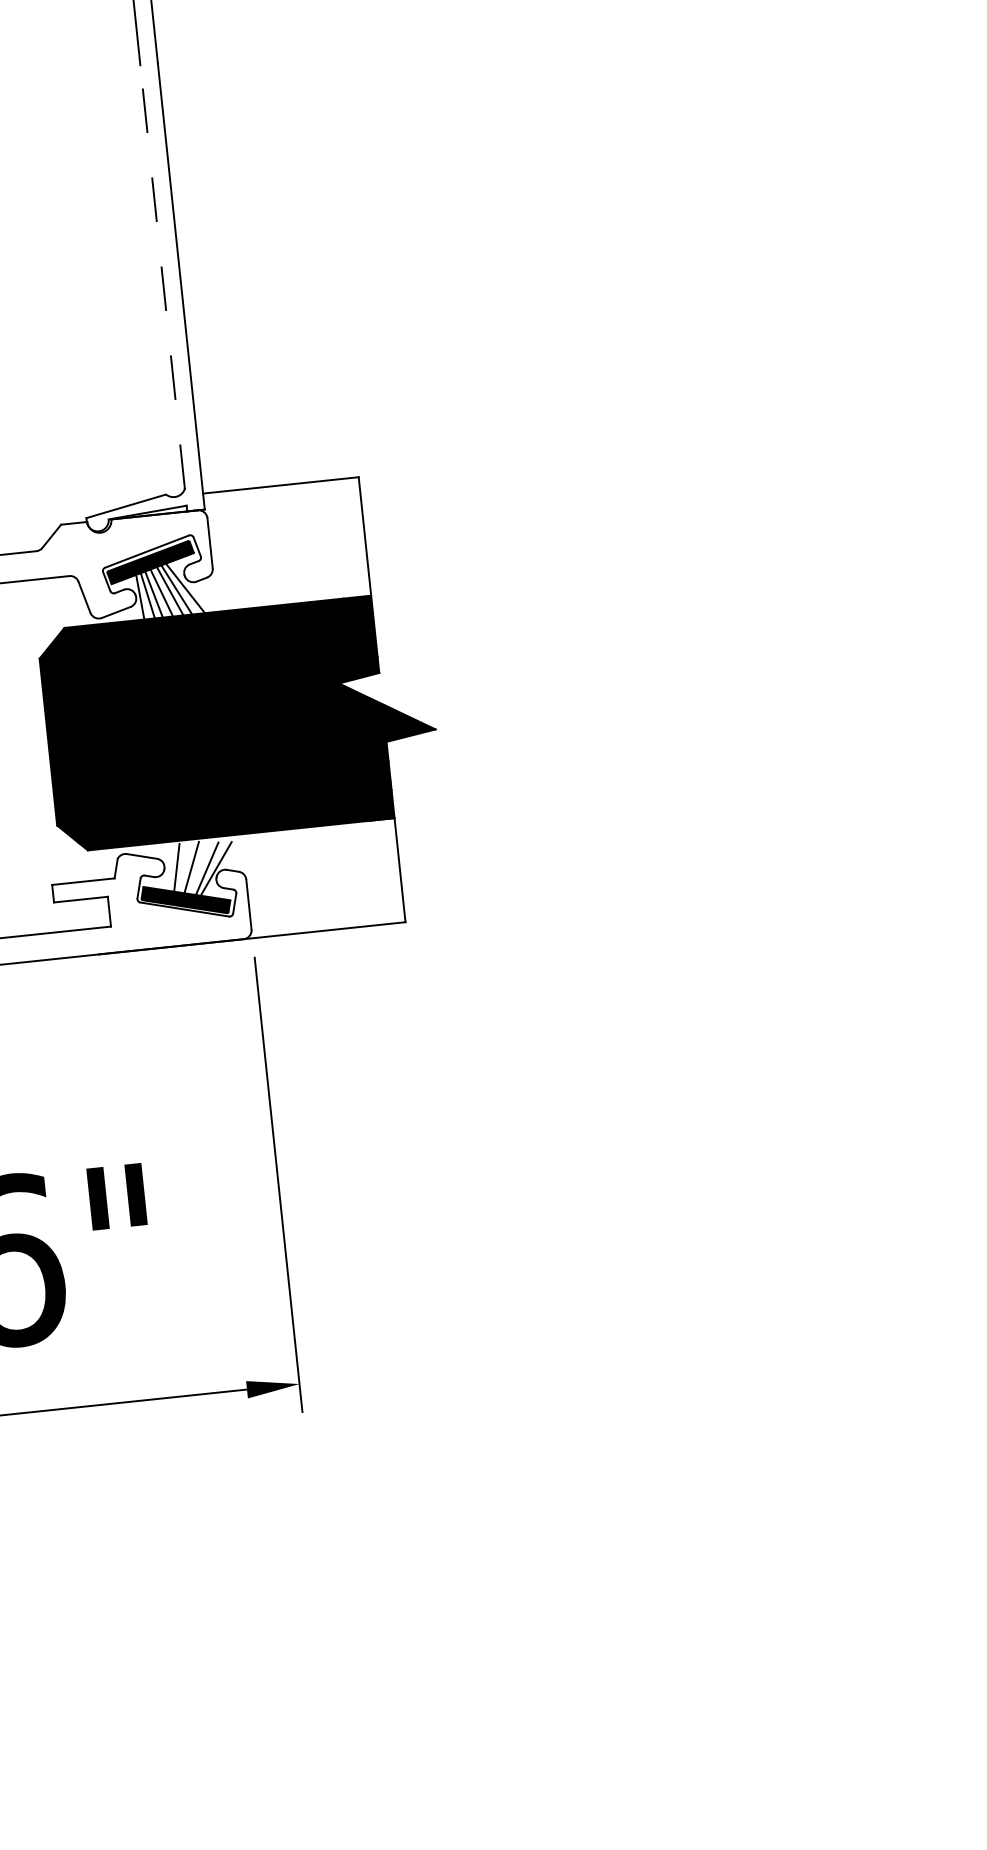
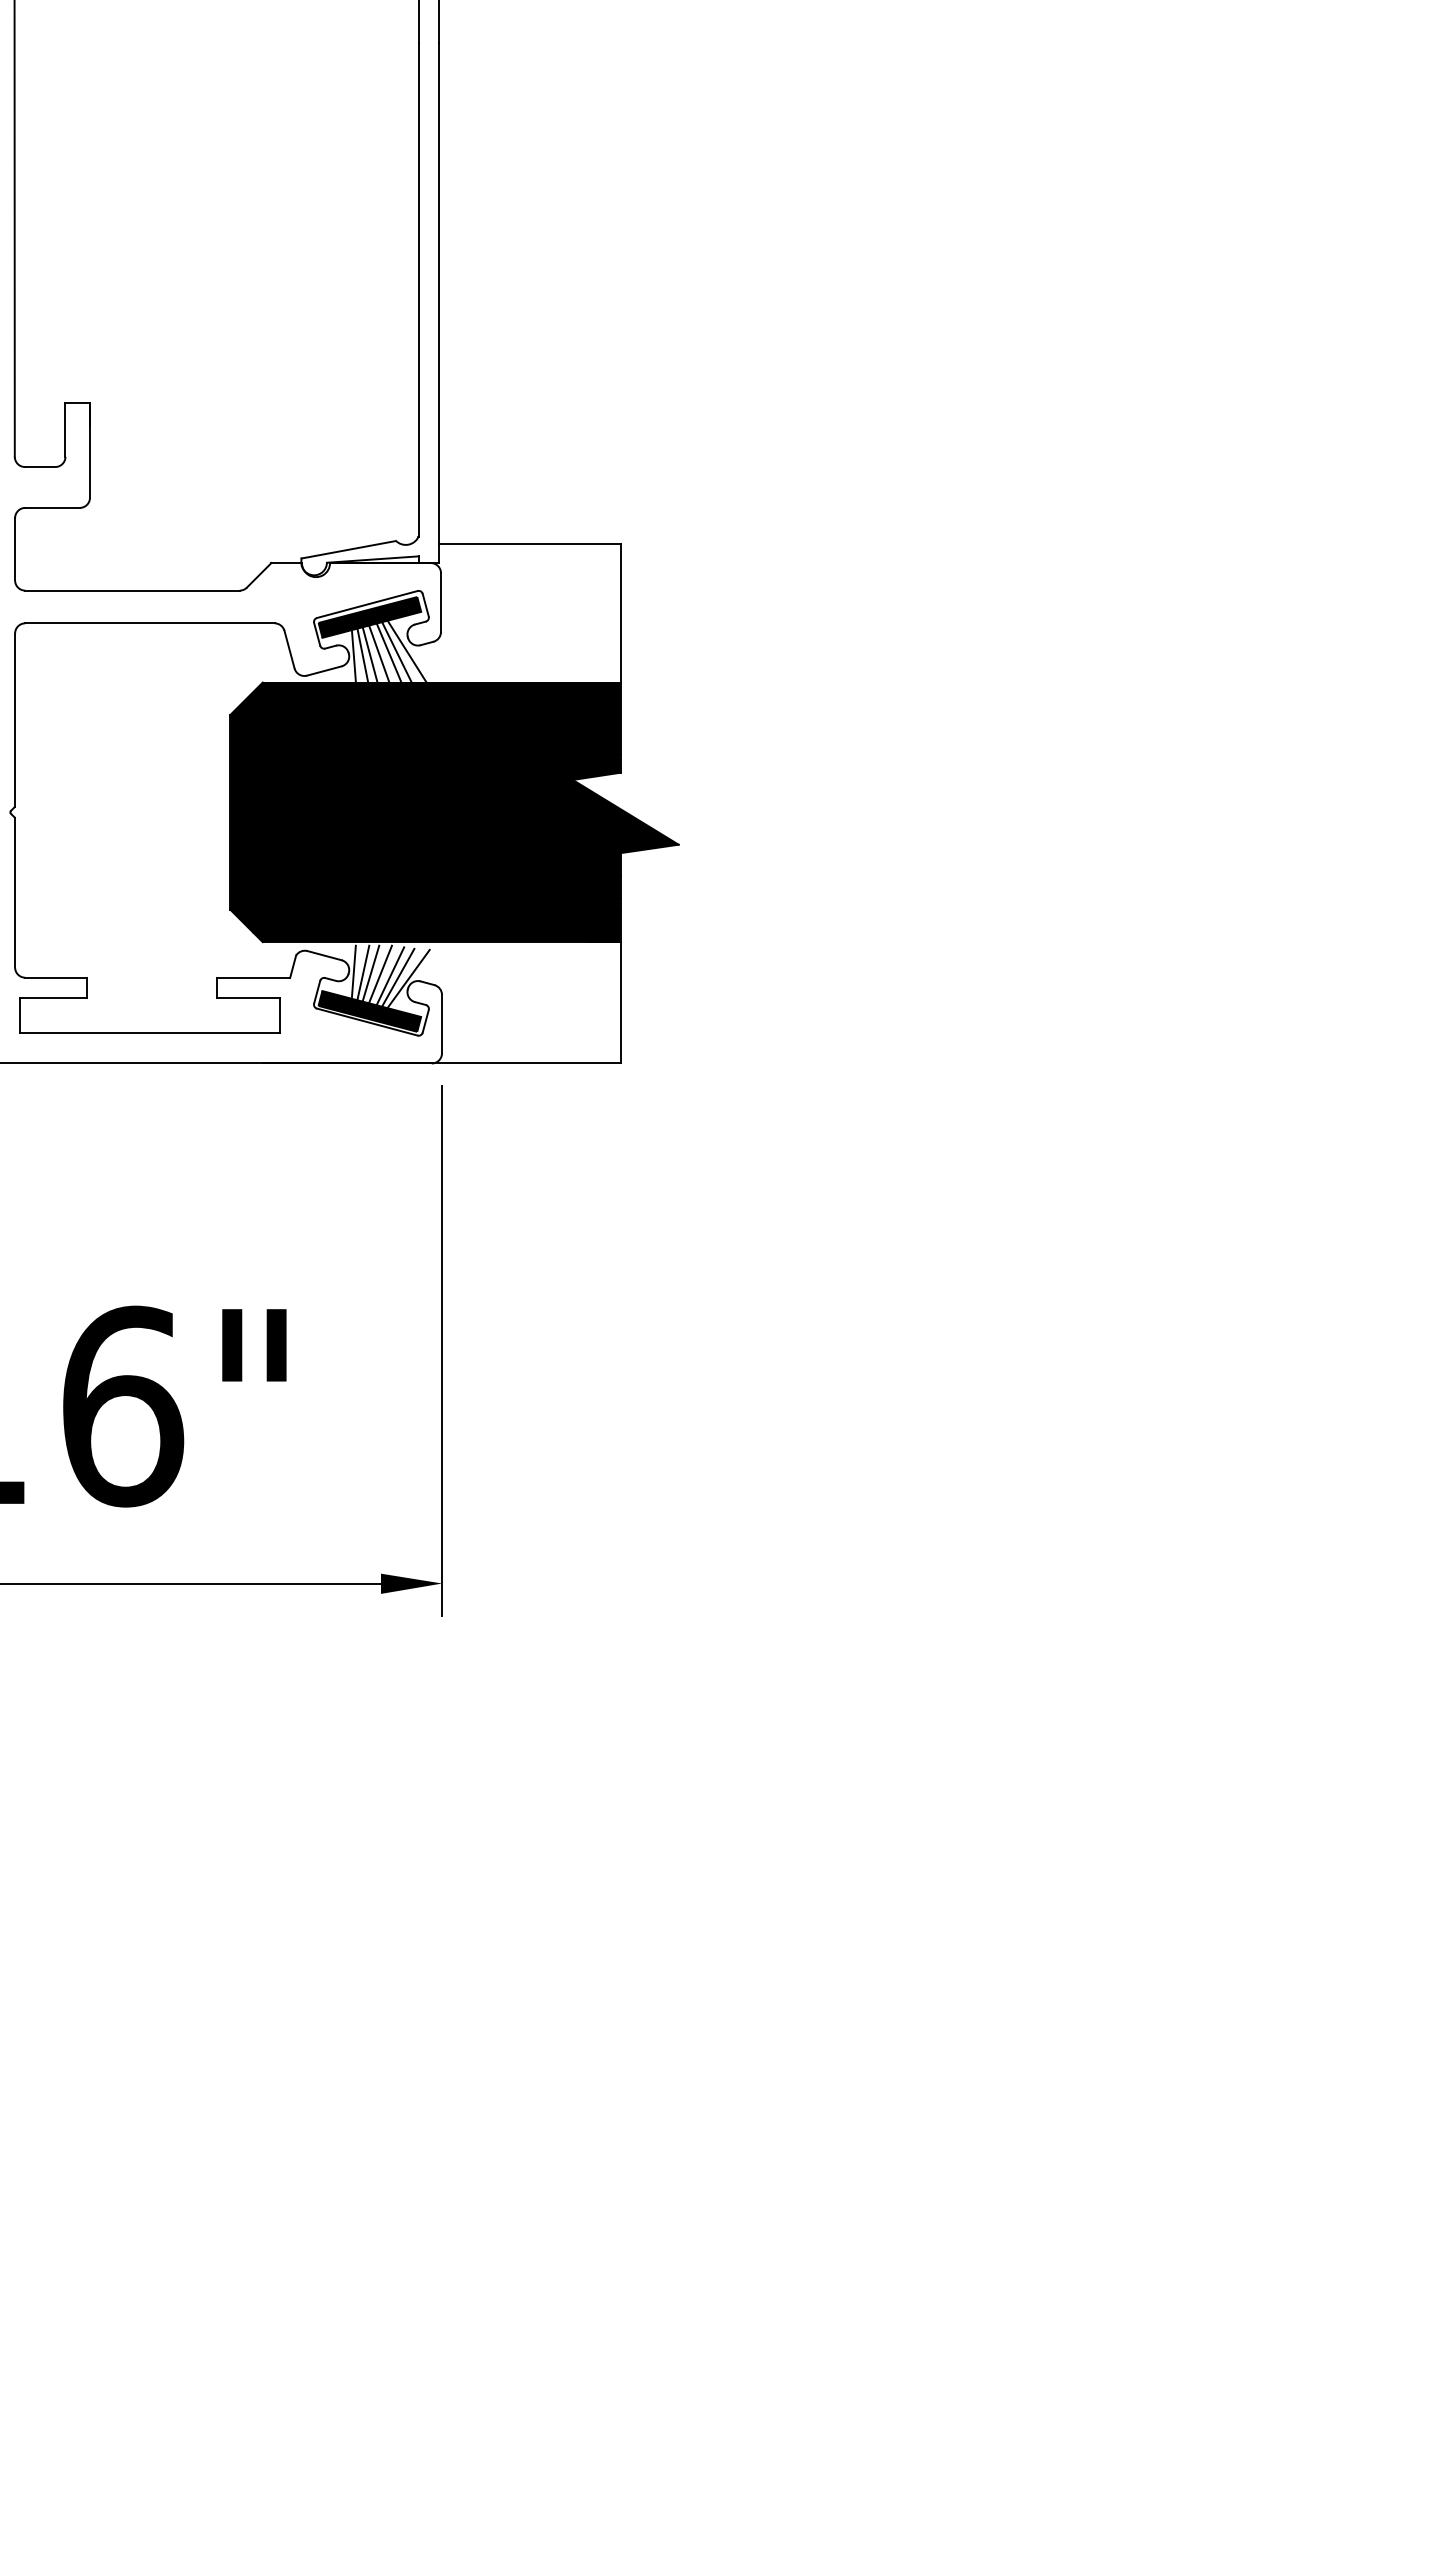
line: (162, 276) -> (418, 289), dashed -> solid
line: (168, 866) -> (353, 970), added
line: (182, 866) -> (370, 972), added
line: (200, 867) -> (390, 975), added

